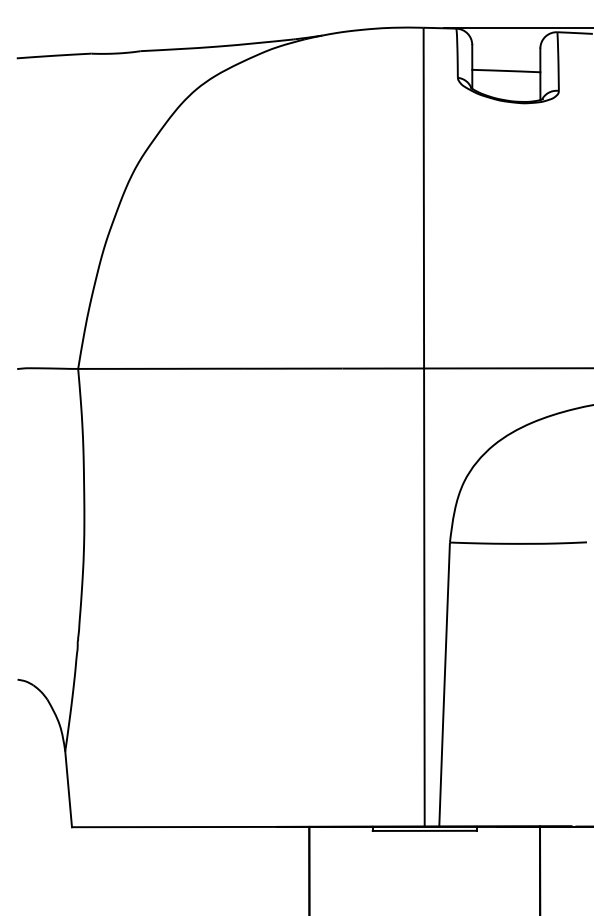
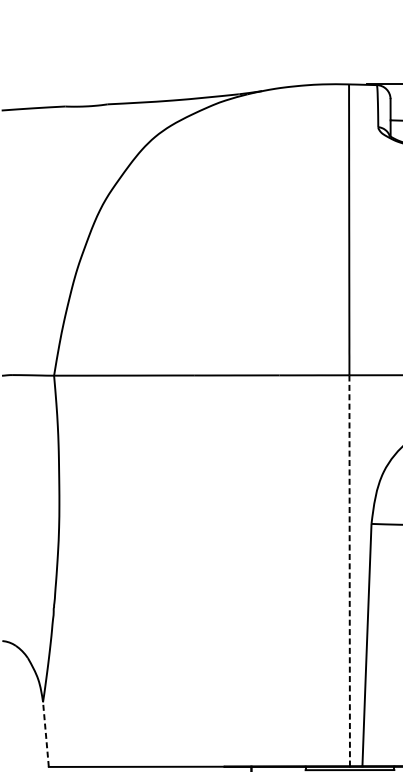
line: (424, 597) -> (349, 570), solid -> dashed
line: (68, 789) -> (45, 734), solid -> dashed

